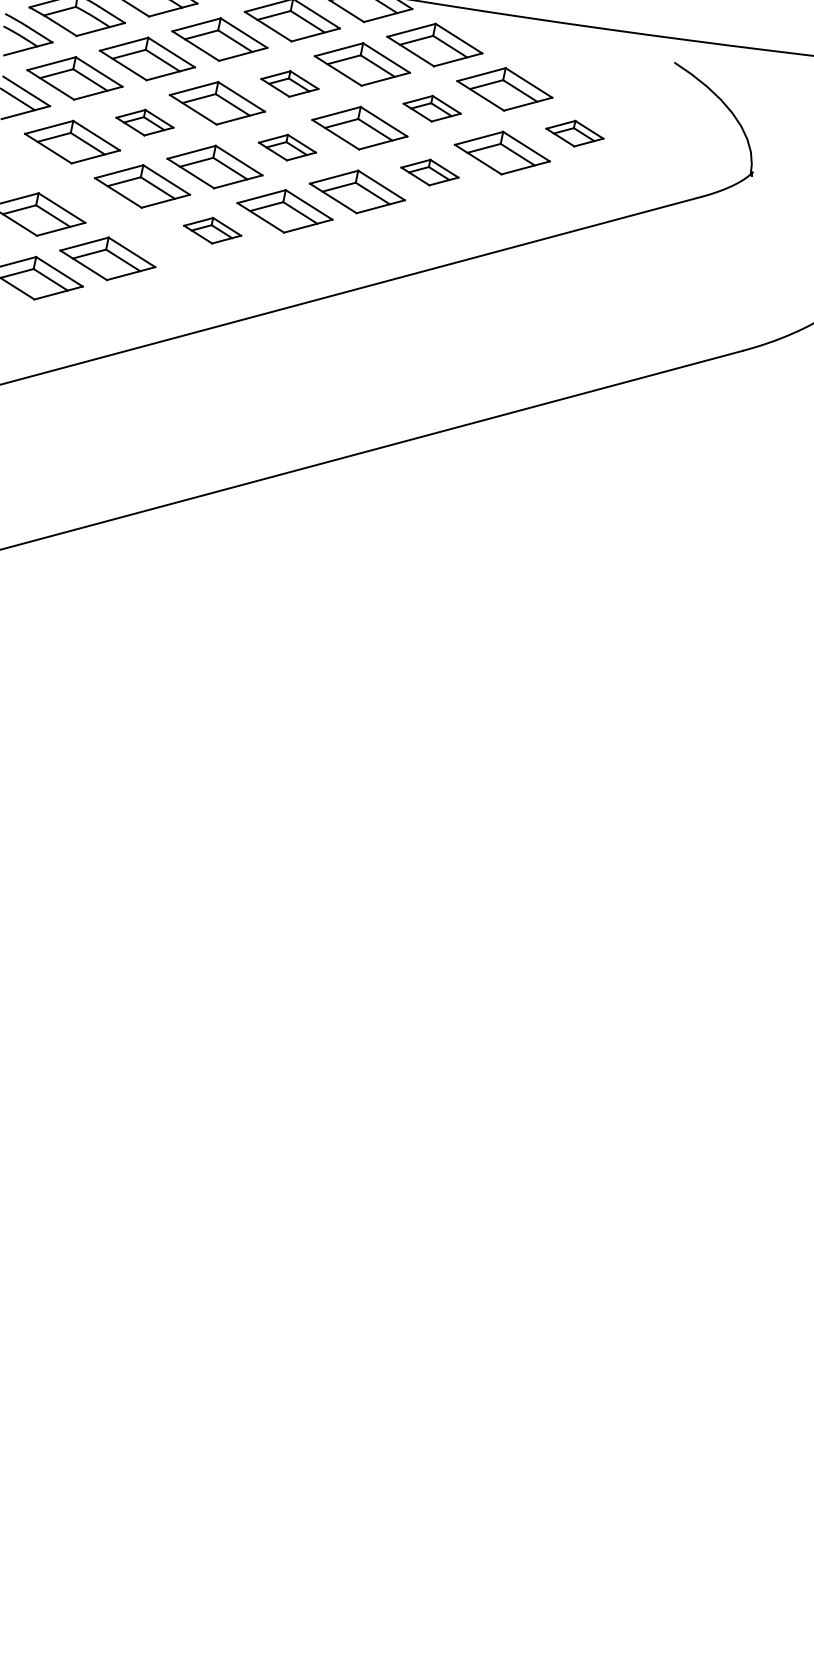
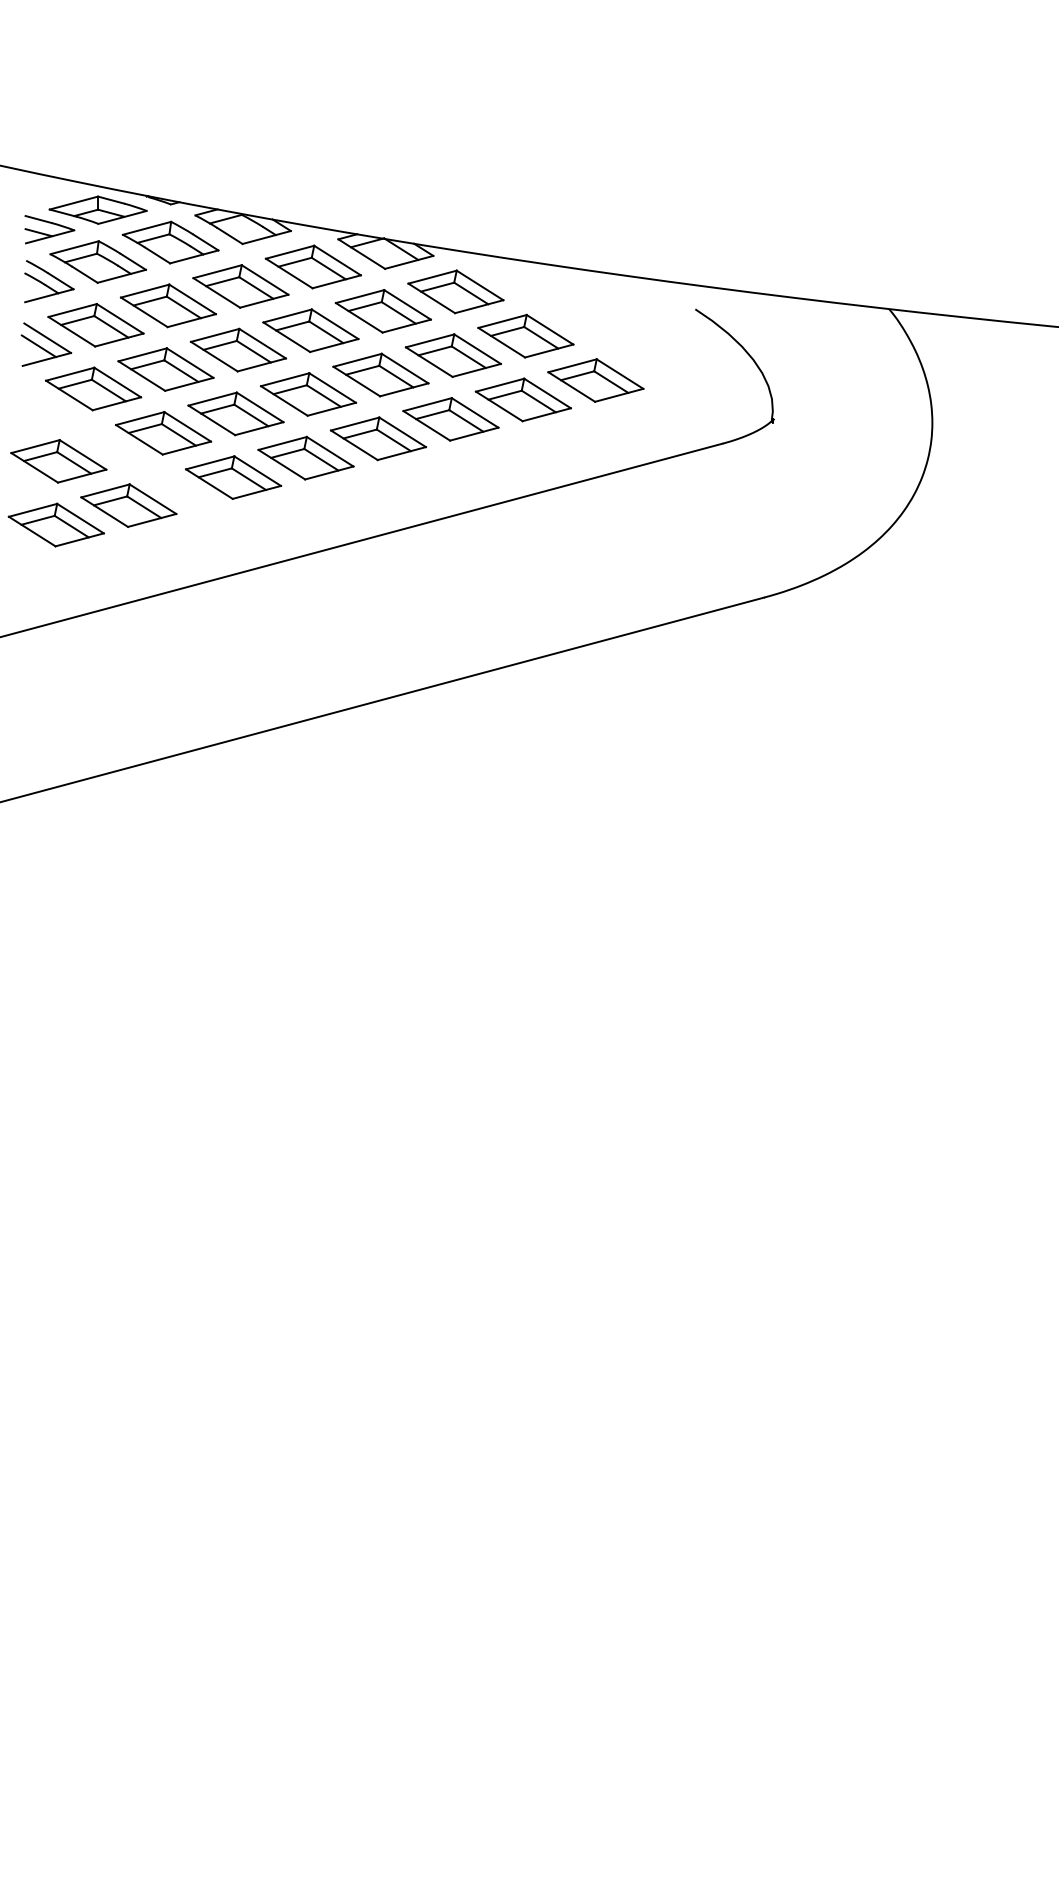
part: (289, 83) -> (310, 330), size x1.67
part: (431, 108) -> (452, 355), size x1.67
part: (144, 122) -> (165, 369), size x1.67
part: (574, 133) -> (595, 380), size x1.67
part: (287, 147) -> (308, 394), size x1.67
part: (429, 172) -> (450, 419), size x1.67
part: (212, 230) -> (233, 477), size x1.67

